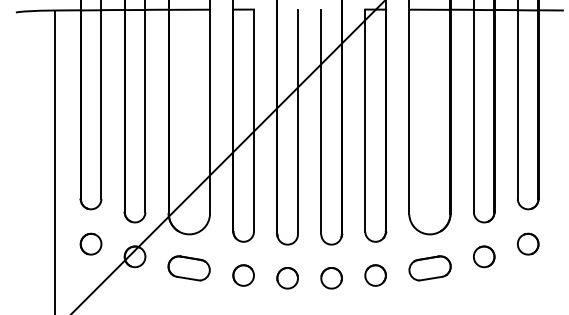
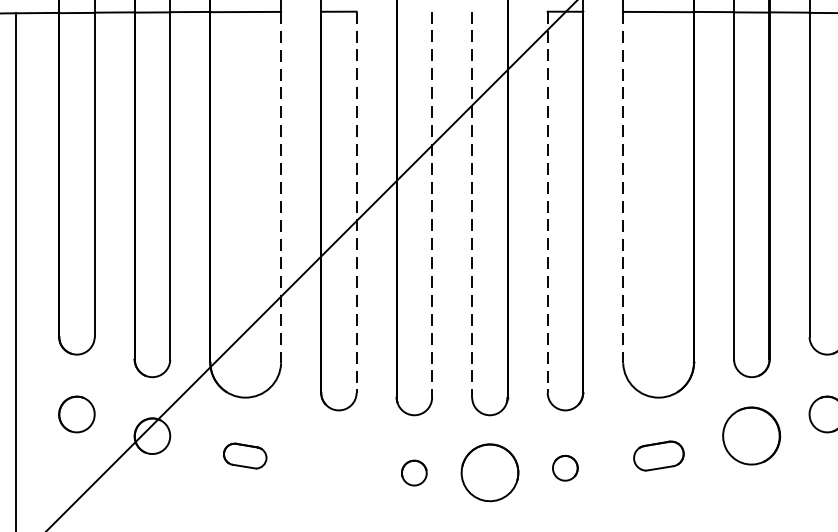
line: (210, 112) -> (281, 188), solid -> dashed
line: (409, 112) -> (623, 188), solid -> dashed
line: (253, 121) -> (355, 203), solid -> dashed
line: (365, 121) -> (548, 203), solid -> dashed
line: (297, 122) -> (431, 205), solid -> dashed
line: (321, 122) -> (472, 205), solid -> dashed
part: (484, 256) -> (752, 435), size x1.6
part: (188, 268) -> (244, 456), size x0.6
part: (429, 268) -> (657, 456), size x0.7
part: (243, 275) -> (338, 468), removed
part: (375, 275) -> (565, 468), size x0.7
part: (287, 278) -> (414, 473), size x0.7
part: (331, 278) -> (489, 473), size x1.6

